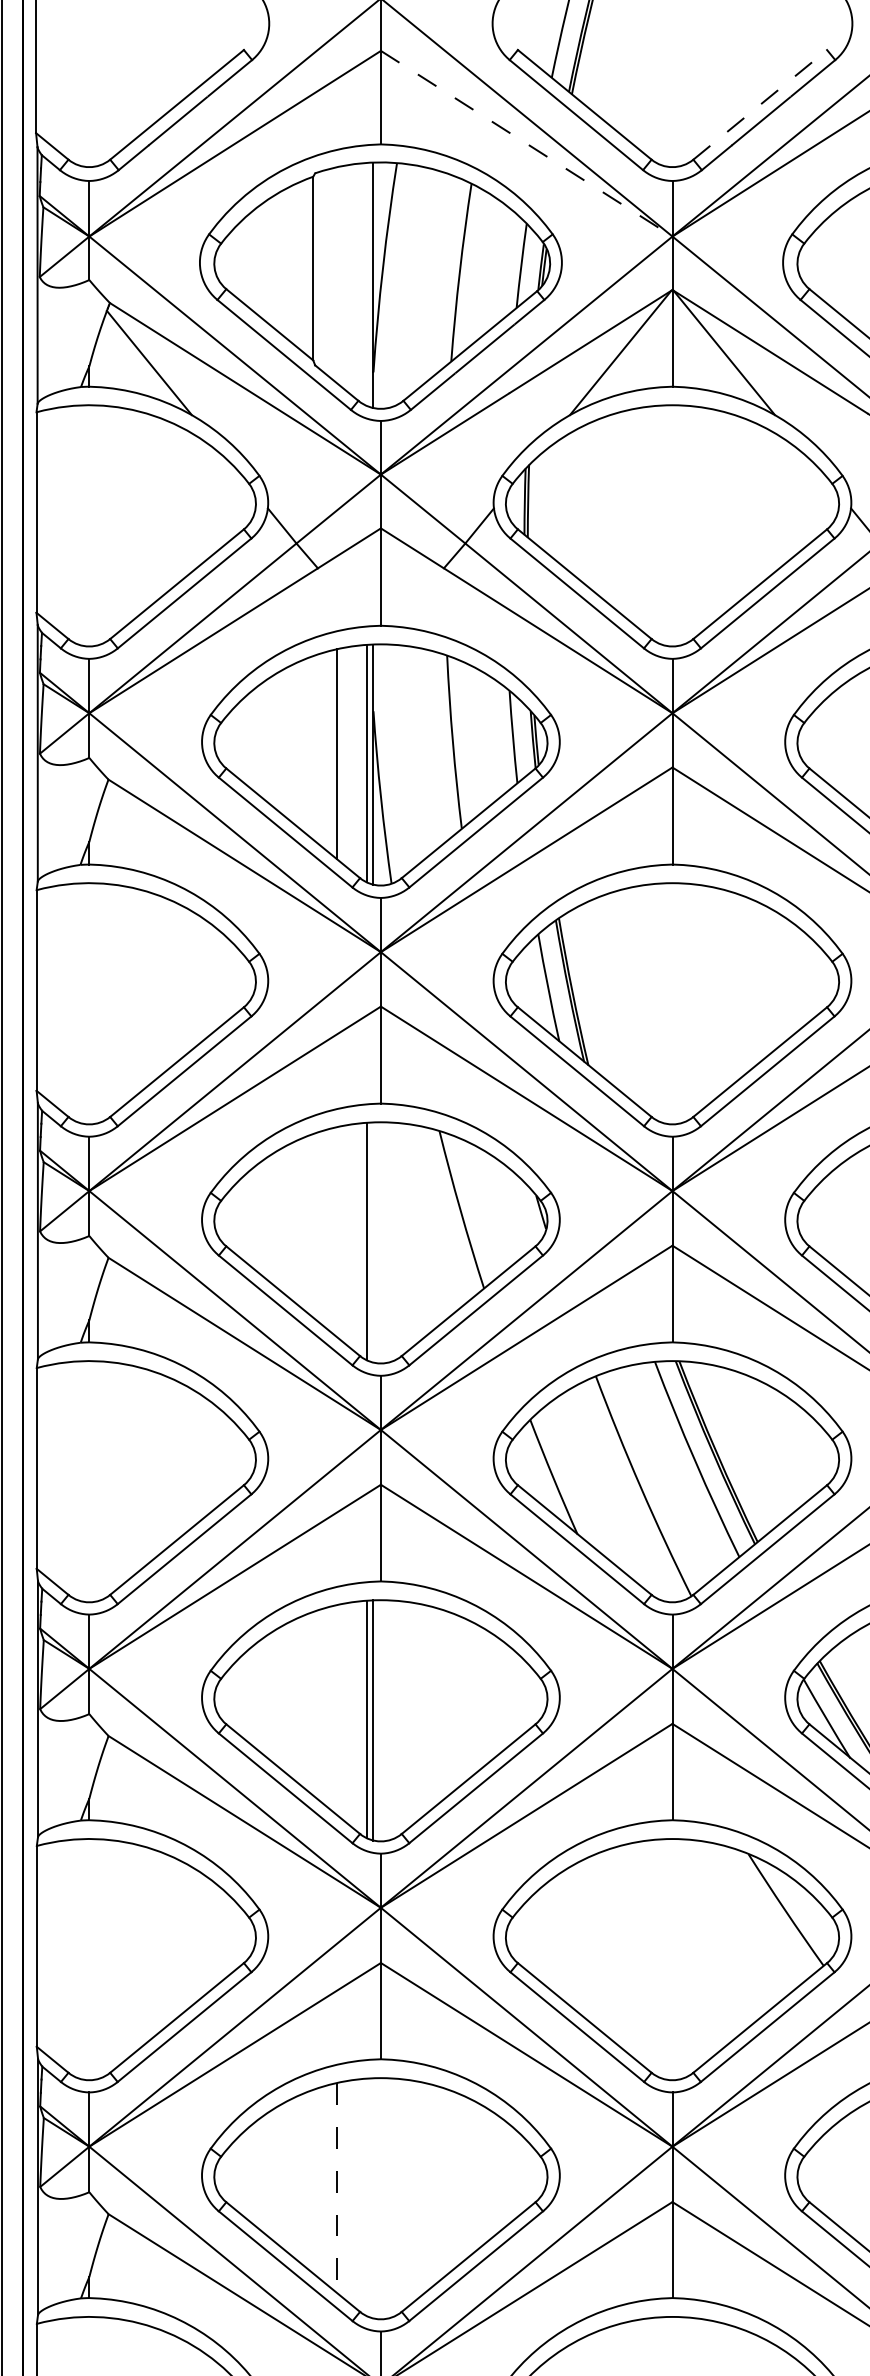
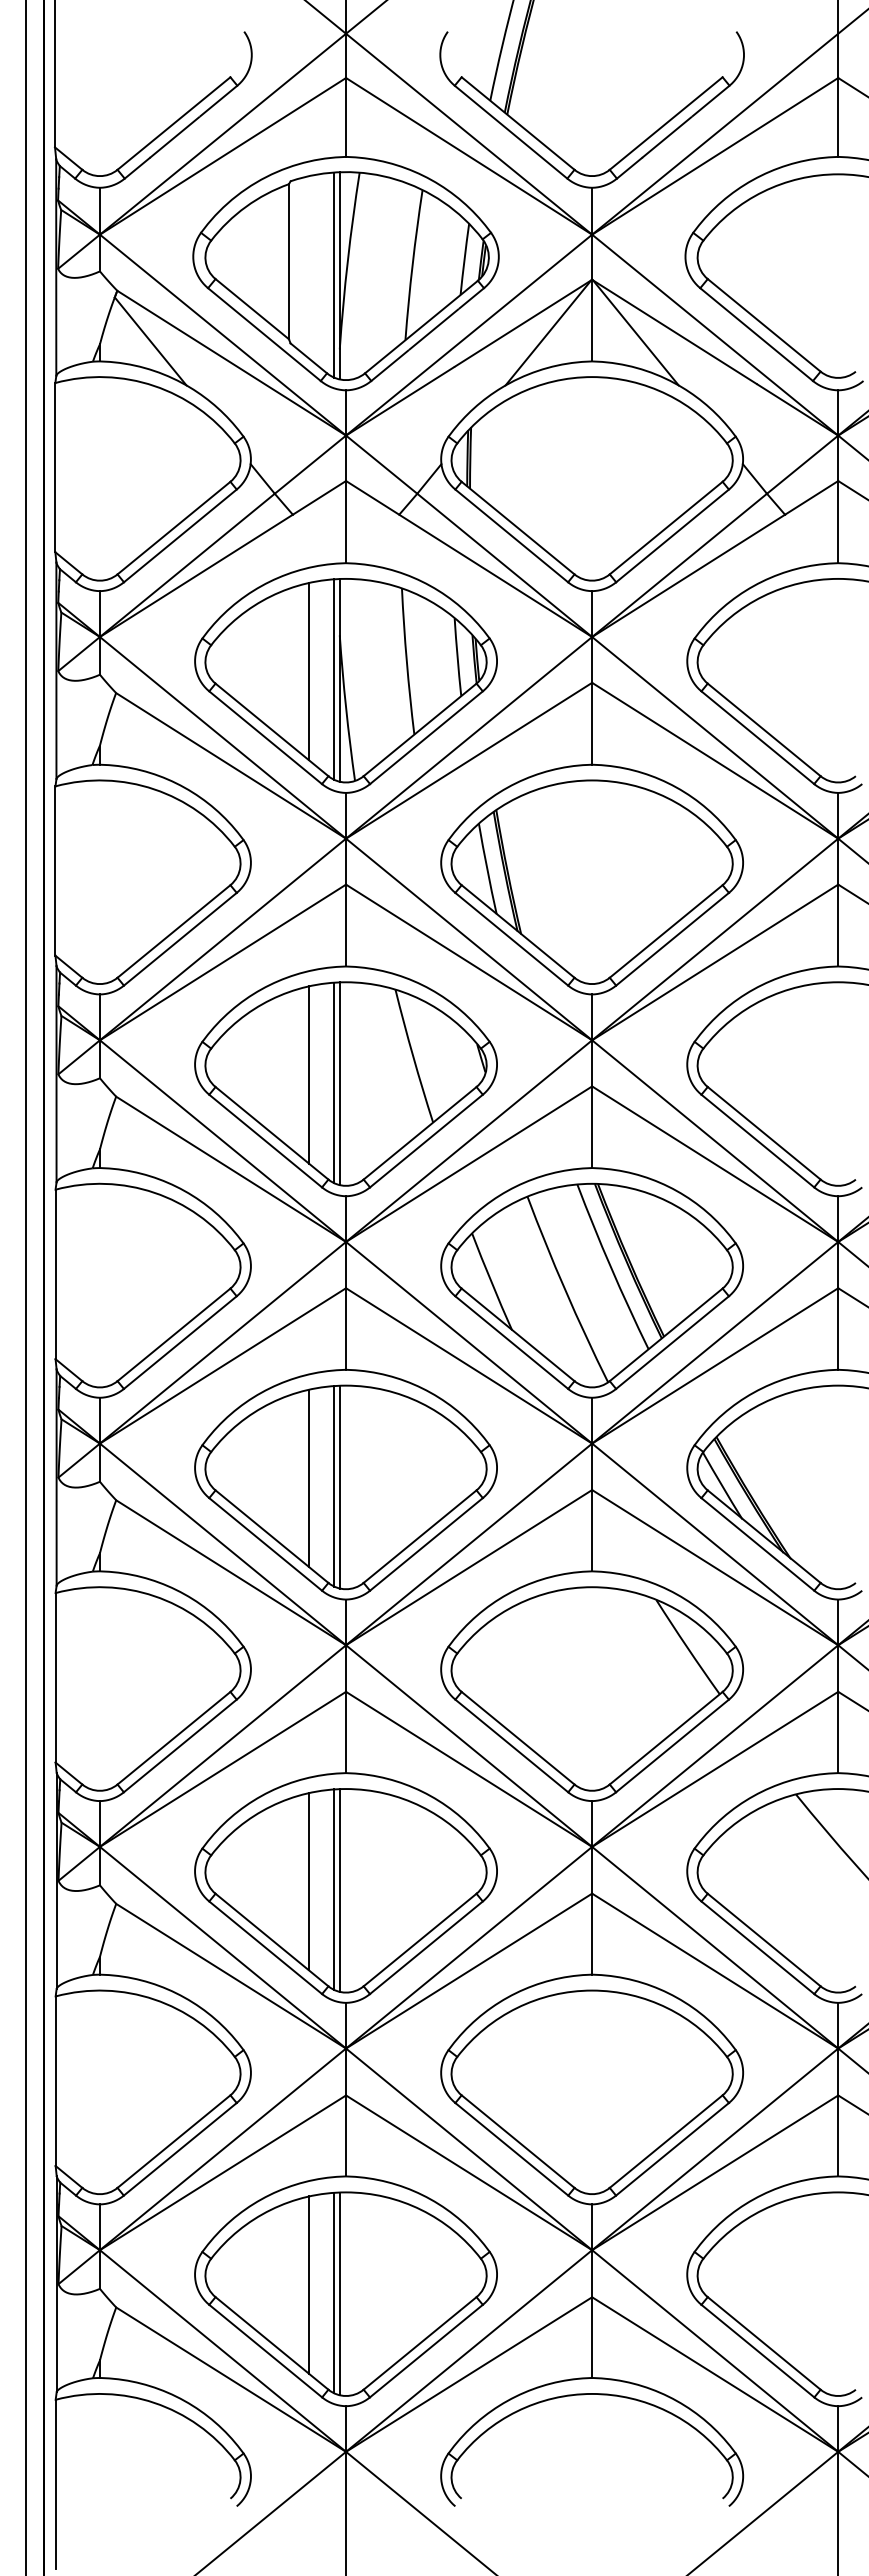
line: (760, 104) -> (666, 123), dashed -> solid
line: (527, 143) -> (469, 156), dashed -> solid
line: (367, 283) -> (334, 274), added
line: (337, 1231) -> (309, 1074), added
line: (373, 1242) -> (339, 1083), added
line: (337, 1710) -> (309, 1478), added
line: (337, 2187) -> (309, 1881), dashed -> solid
line: (367, 2197) -> (334, 1889), added
line: (373, 2198) -> (339, 1890), added

